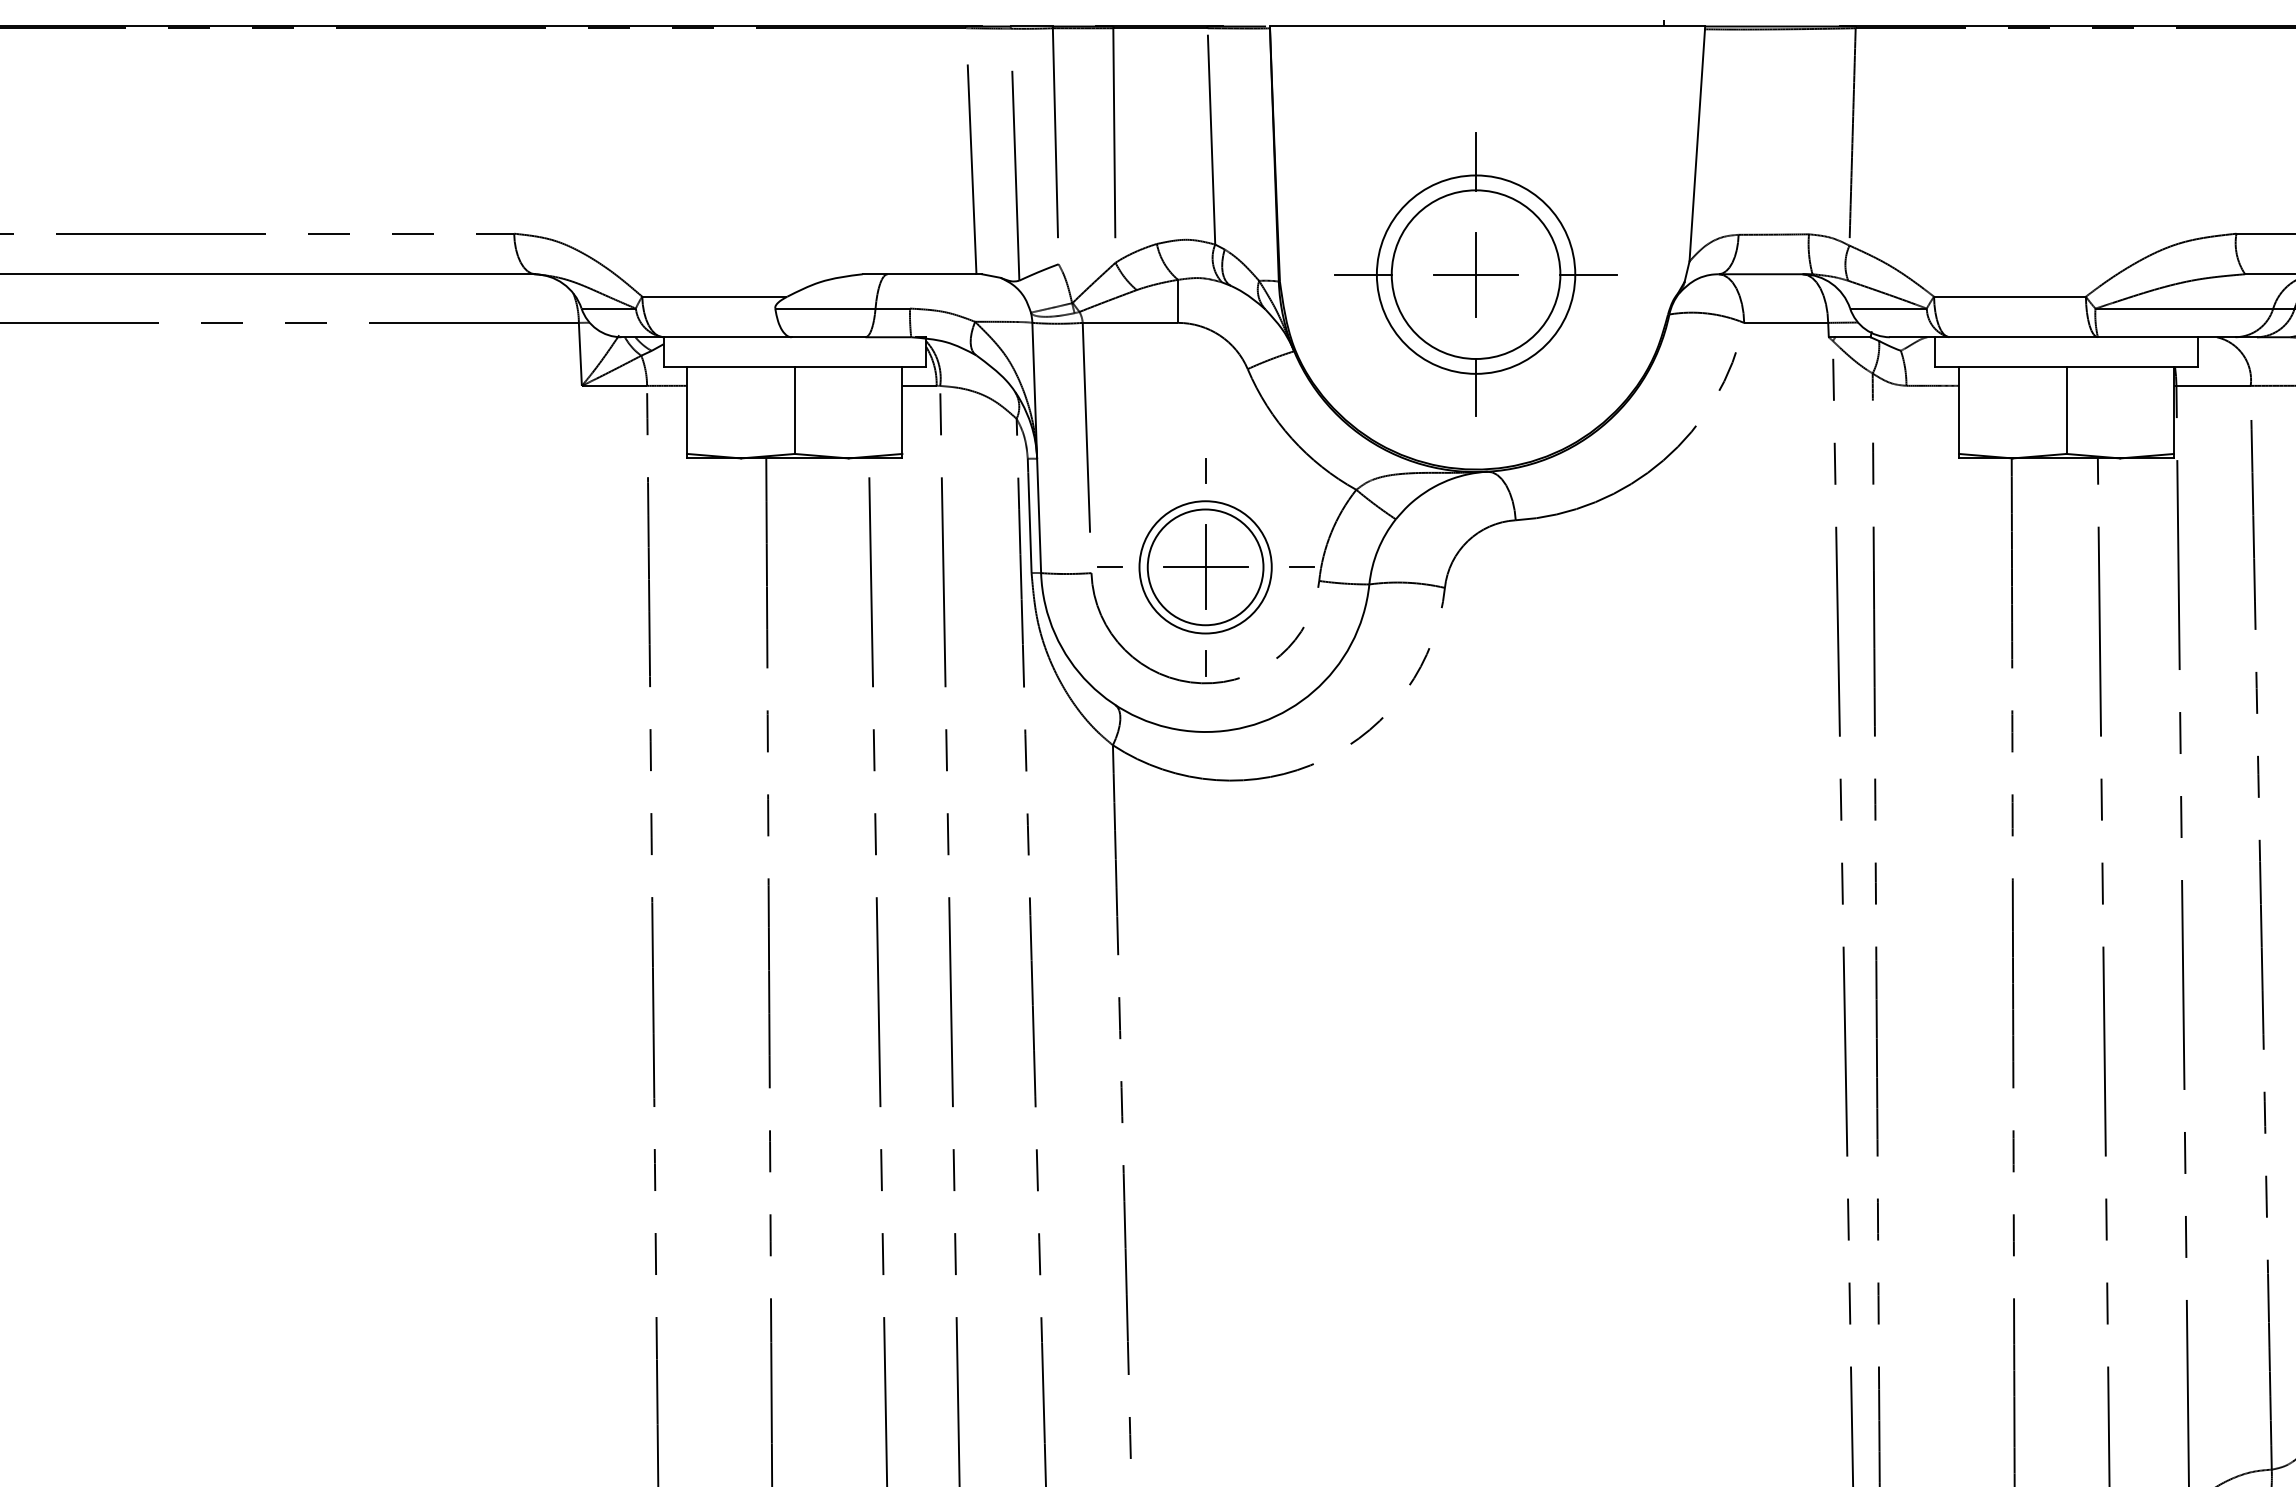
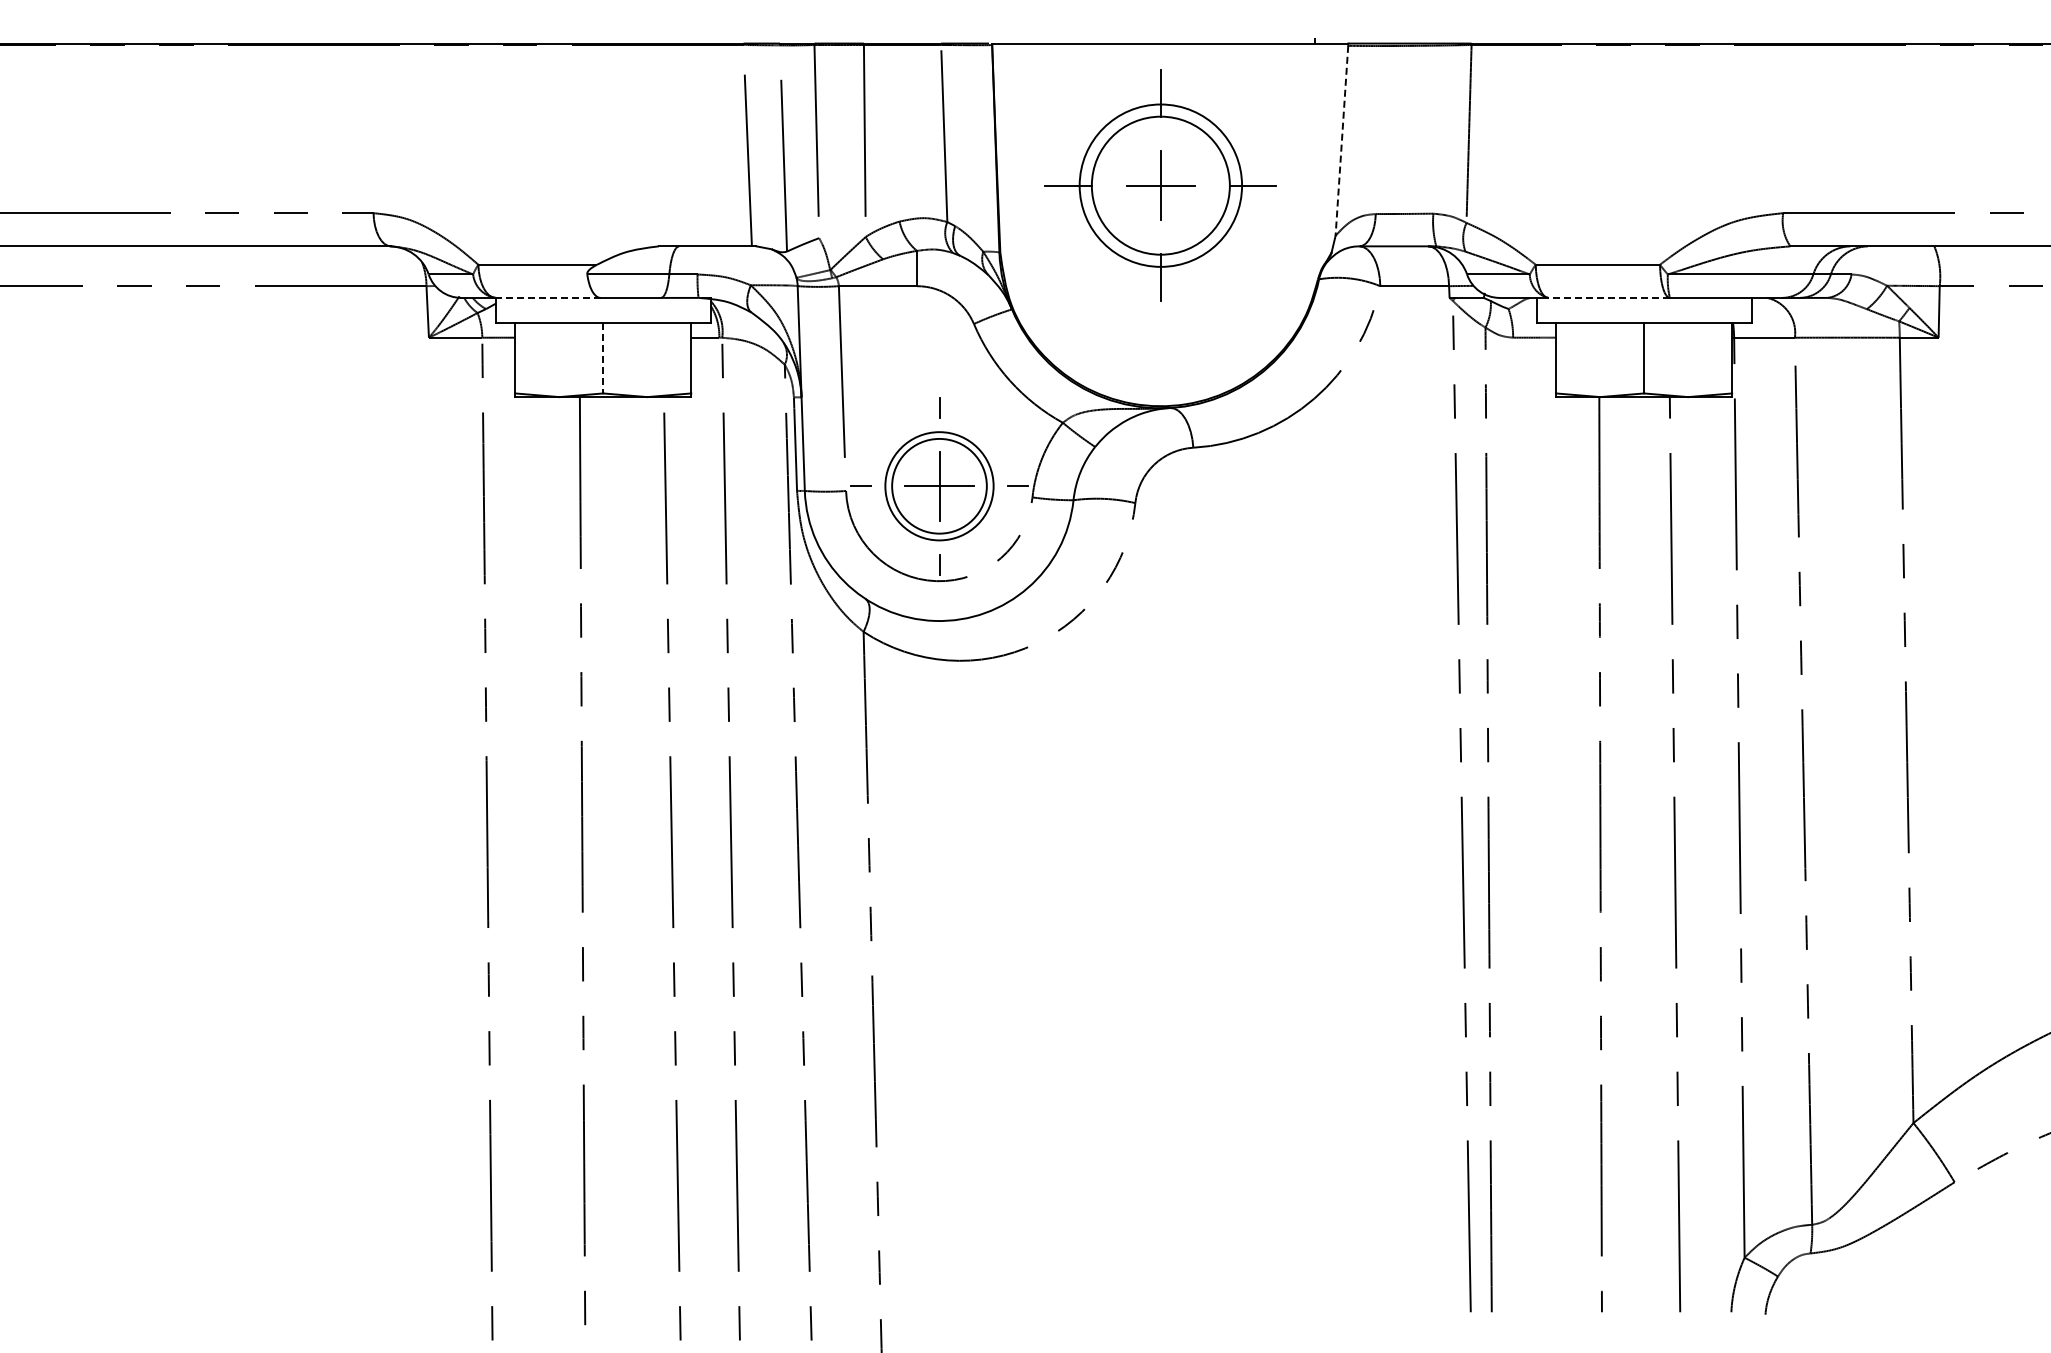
line: (1696, 146) -> (1341, 141), solid -> dashed
part: (1475, 274) -> (1160, 185), moved
line: (726, 336) -> (547, 297), solid -> dashed
line: (2024, 336) -> (1609, 297), solid -> dashed
line: (795, 411) -> (603, 358), solid -> dashed

